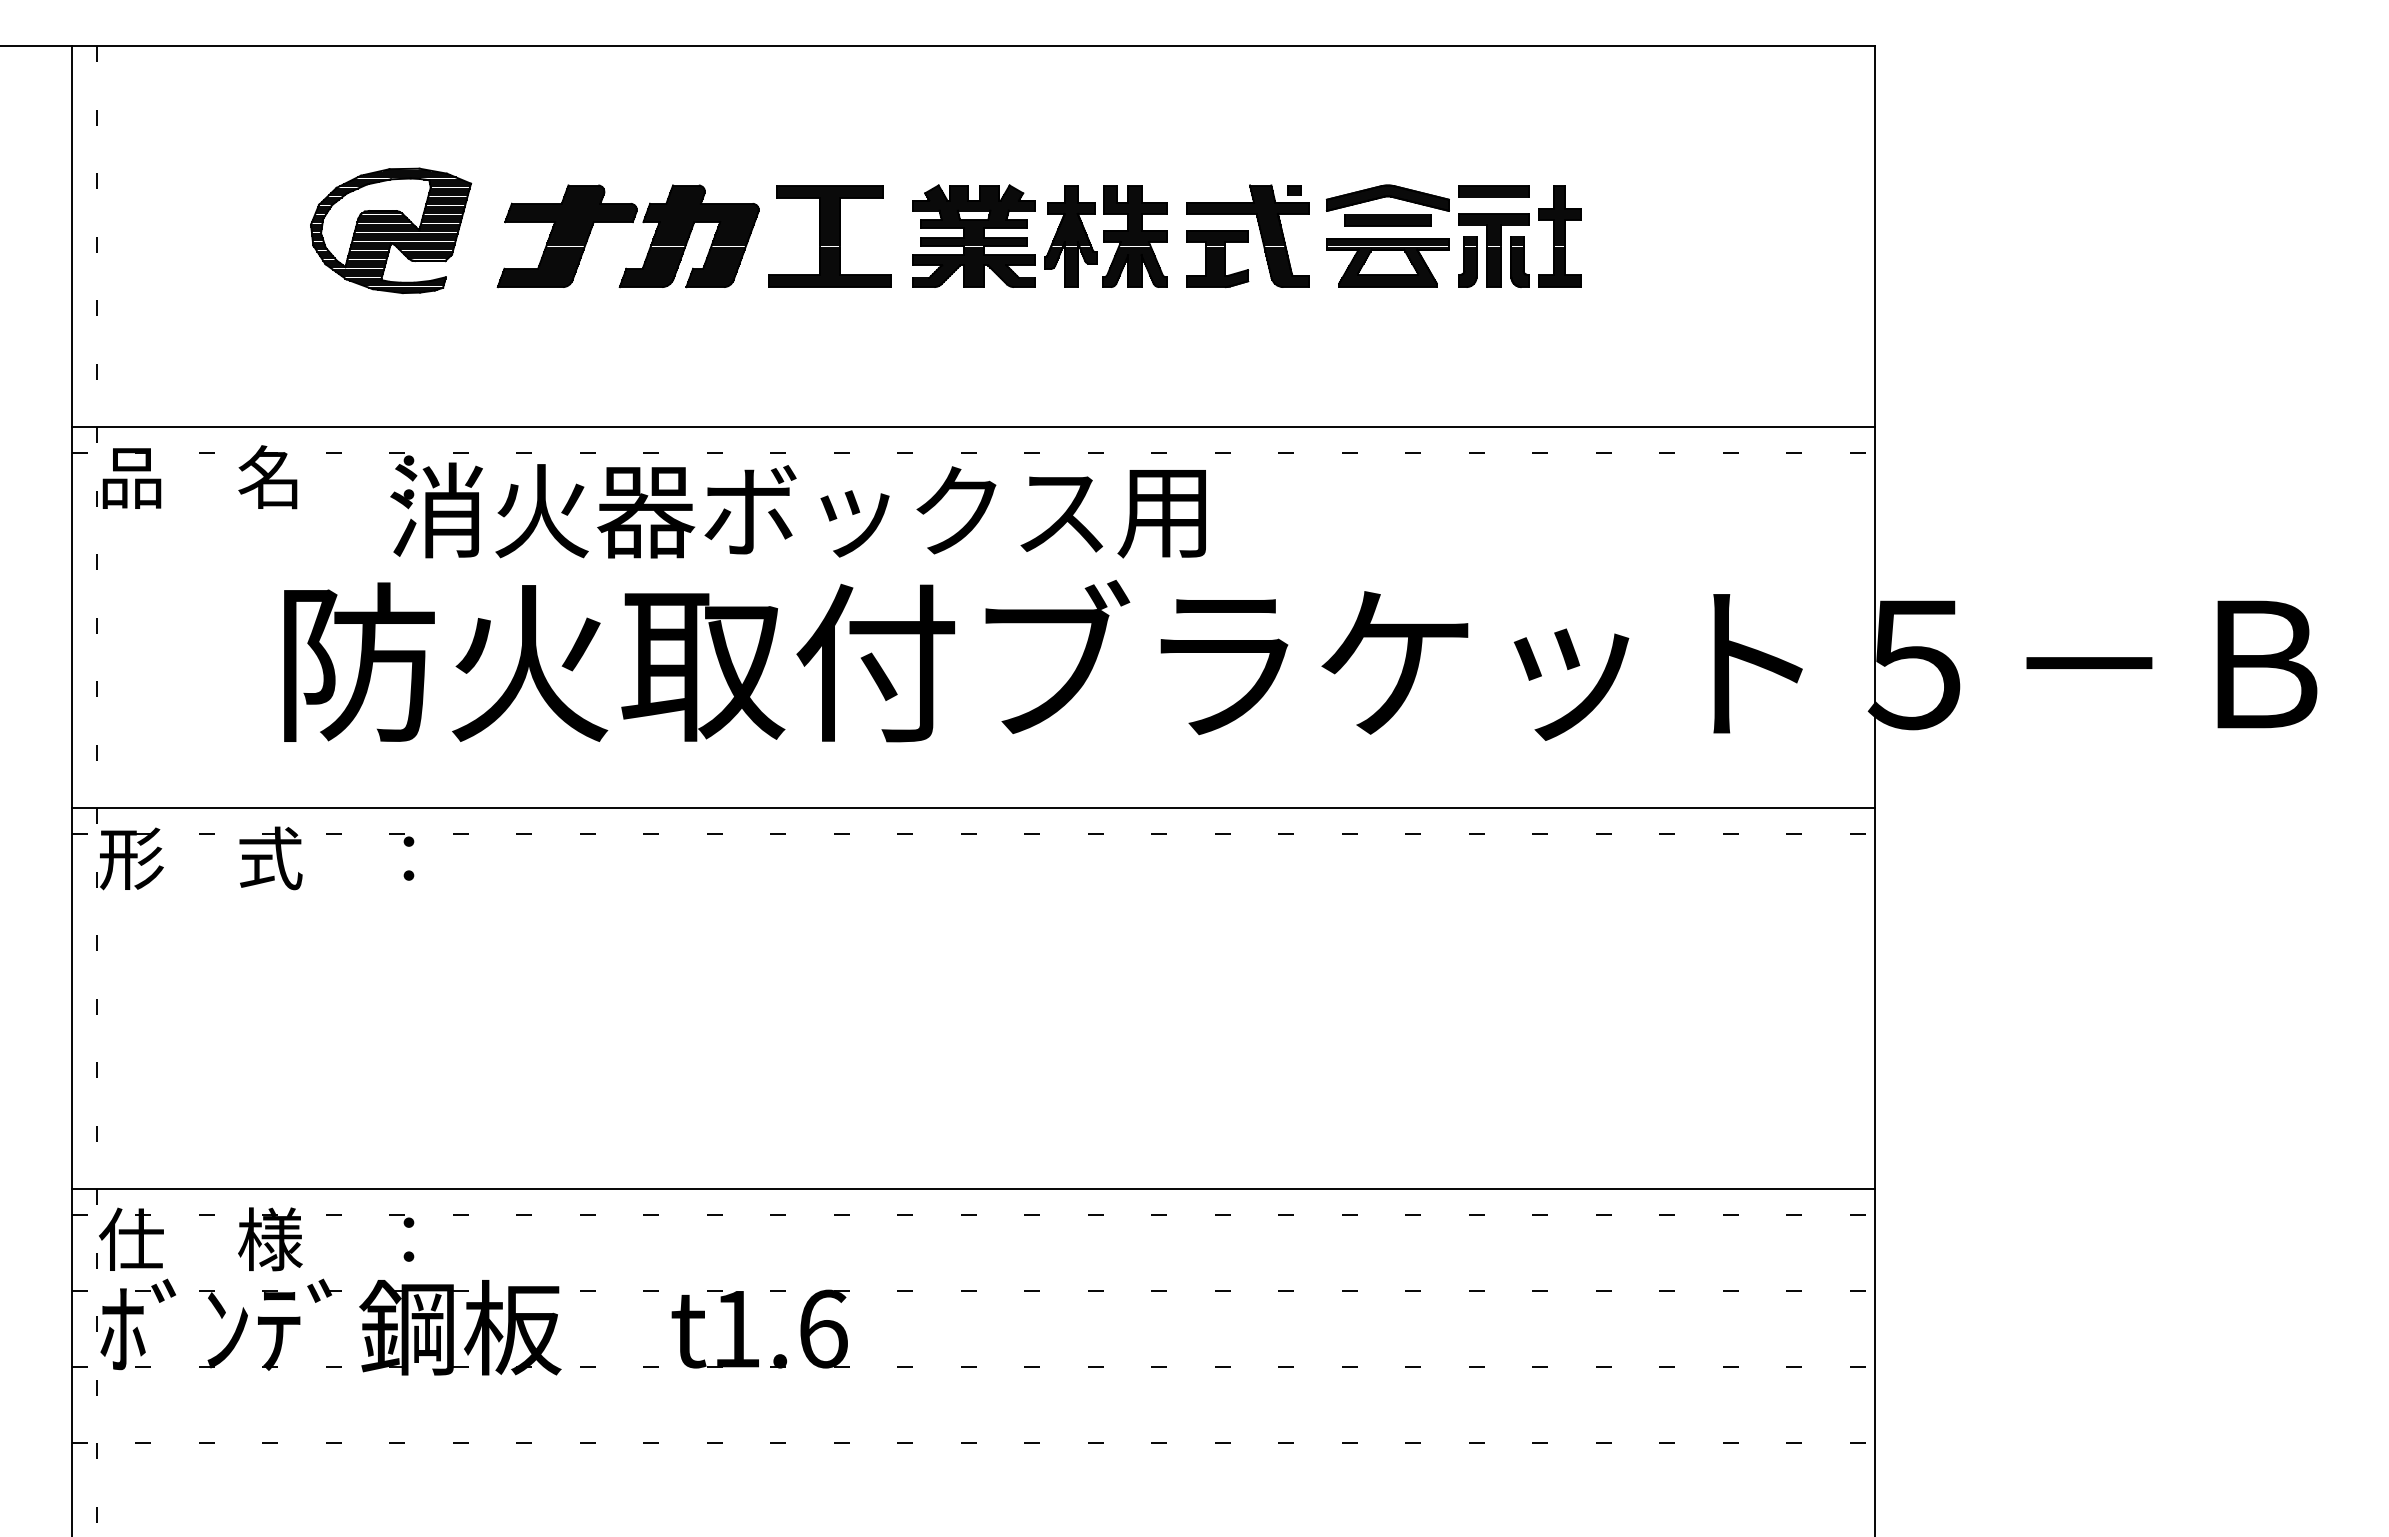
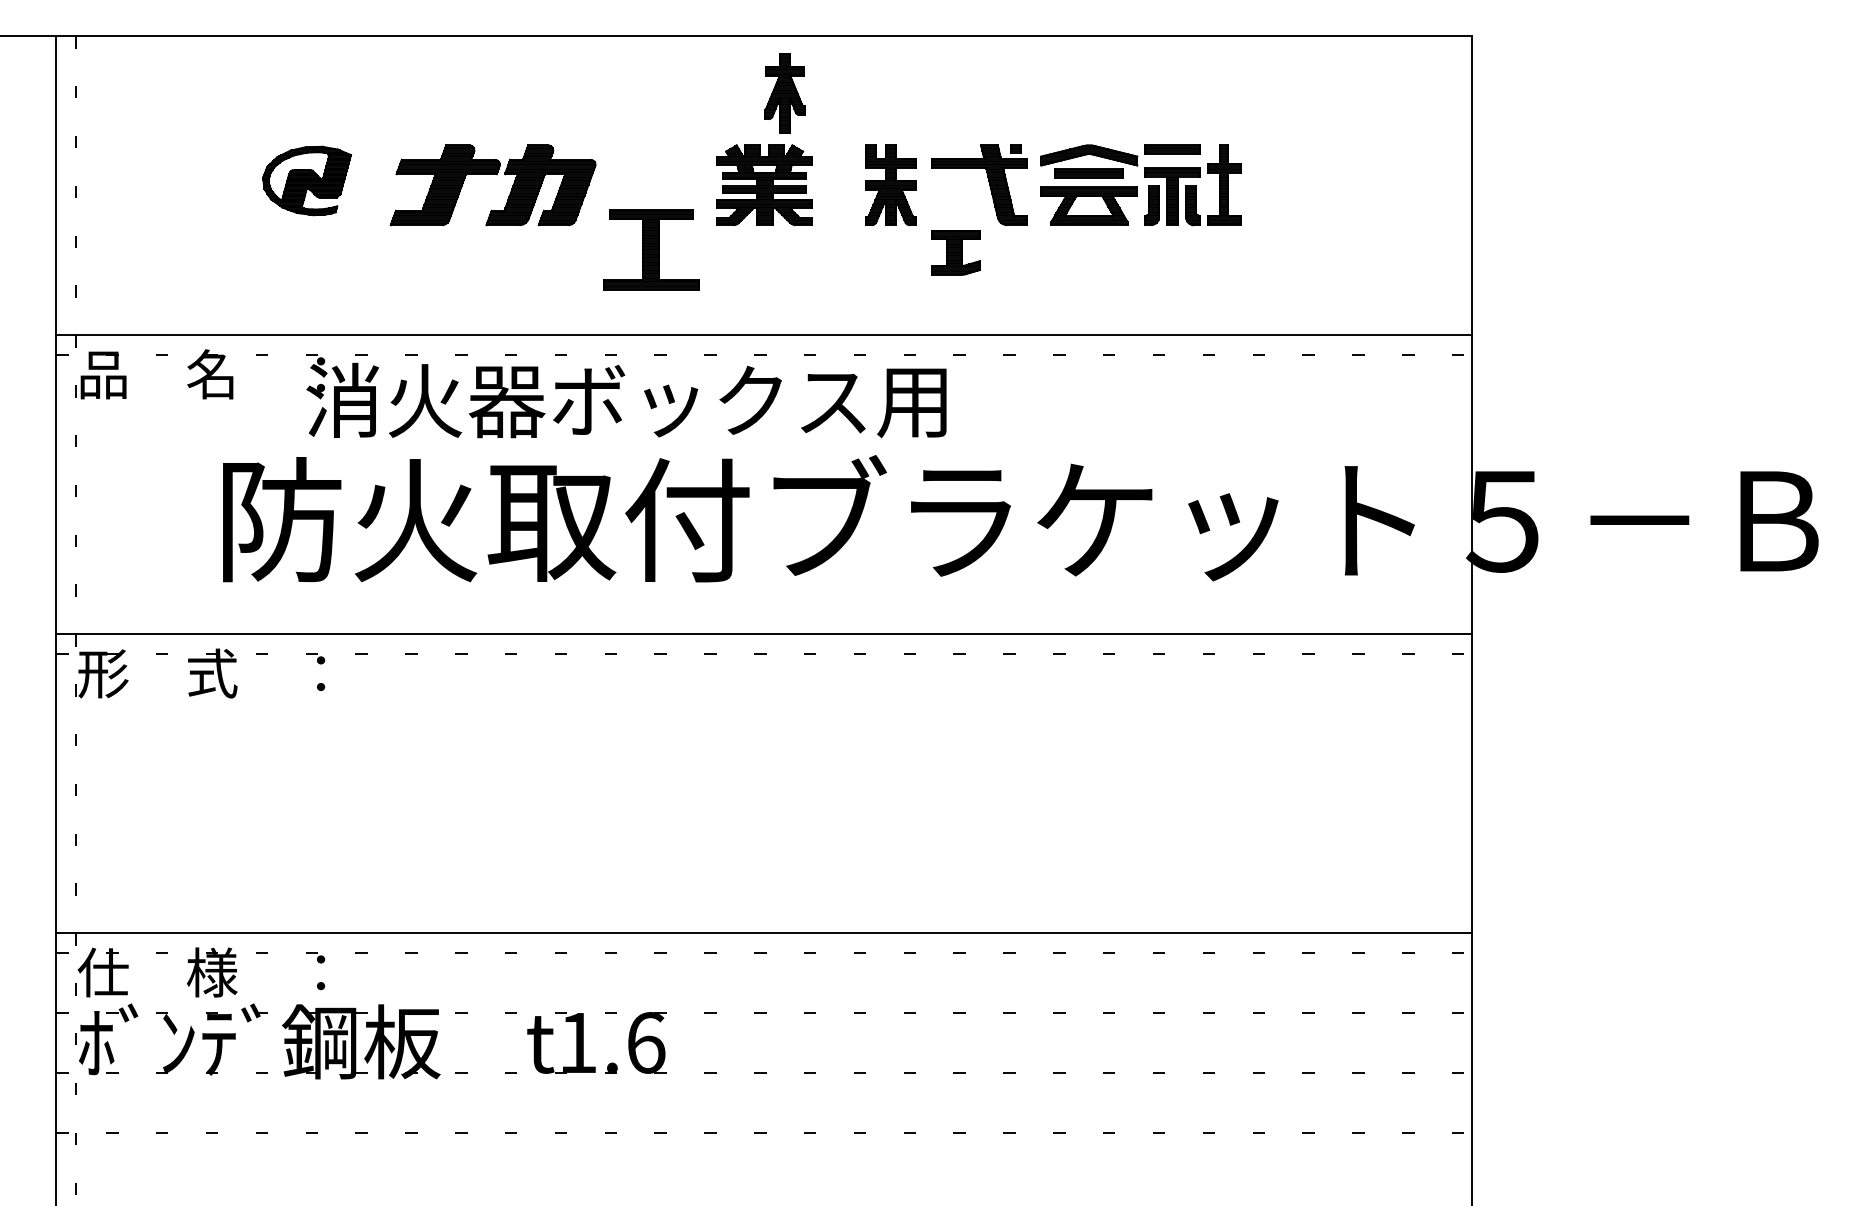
part: (391, 230) -> (307, 180), size x0.7
part: (829, 236) -> (651, 249), moved
part: (1070, 236) -> (784, 93), moved
part: (1217, 259) -> (955, 252), moved

